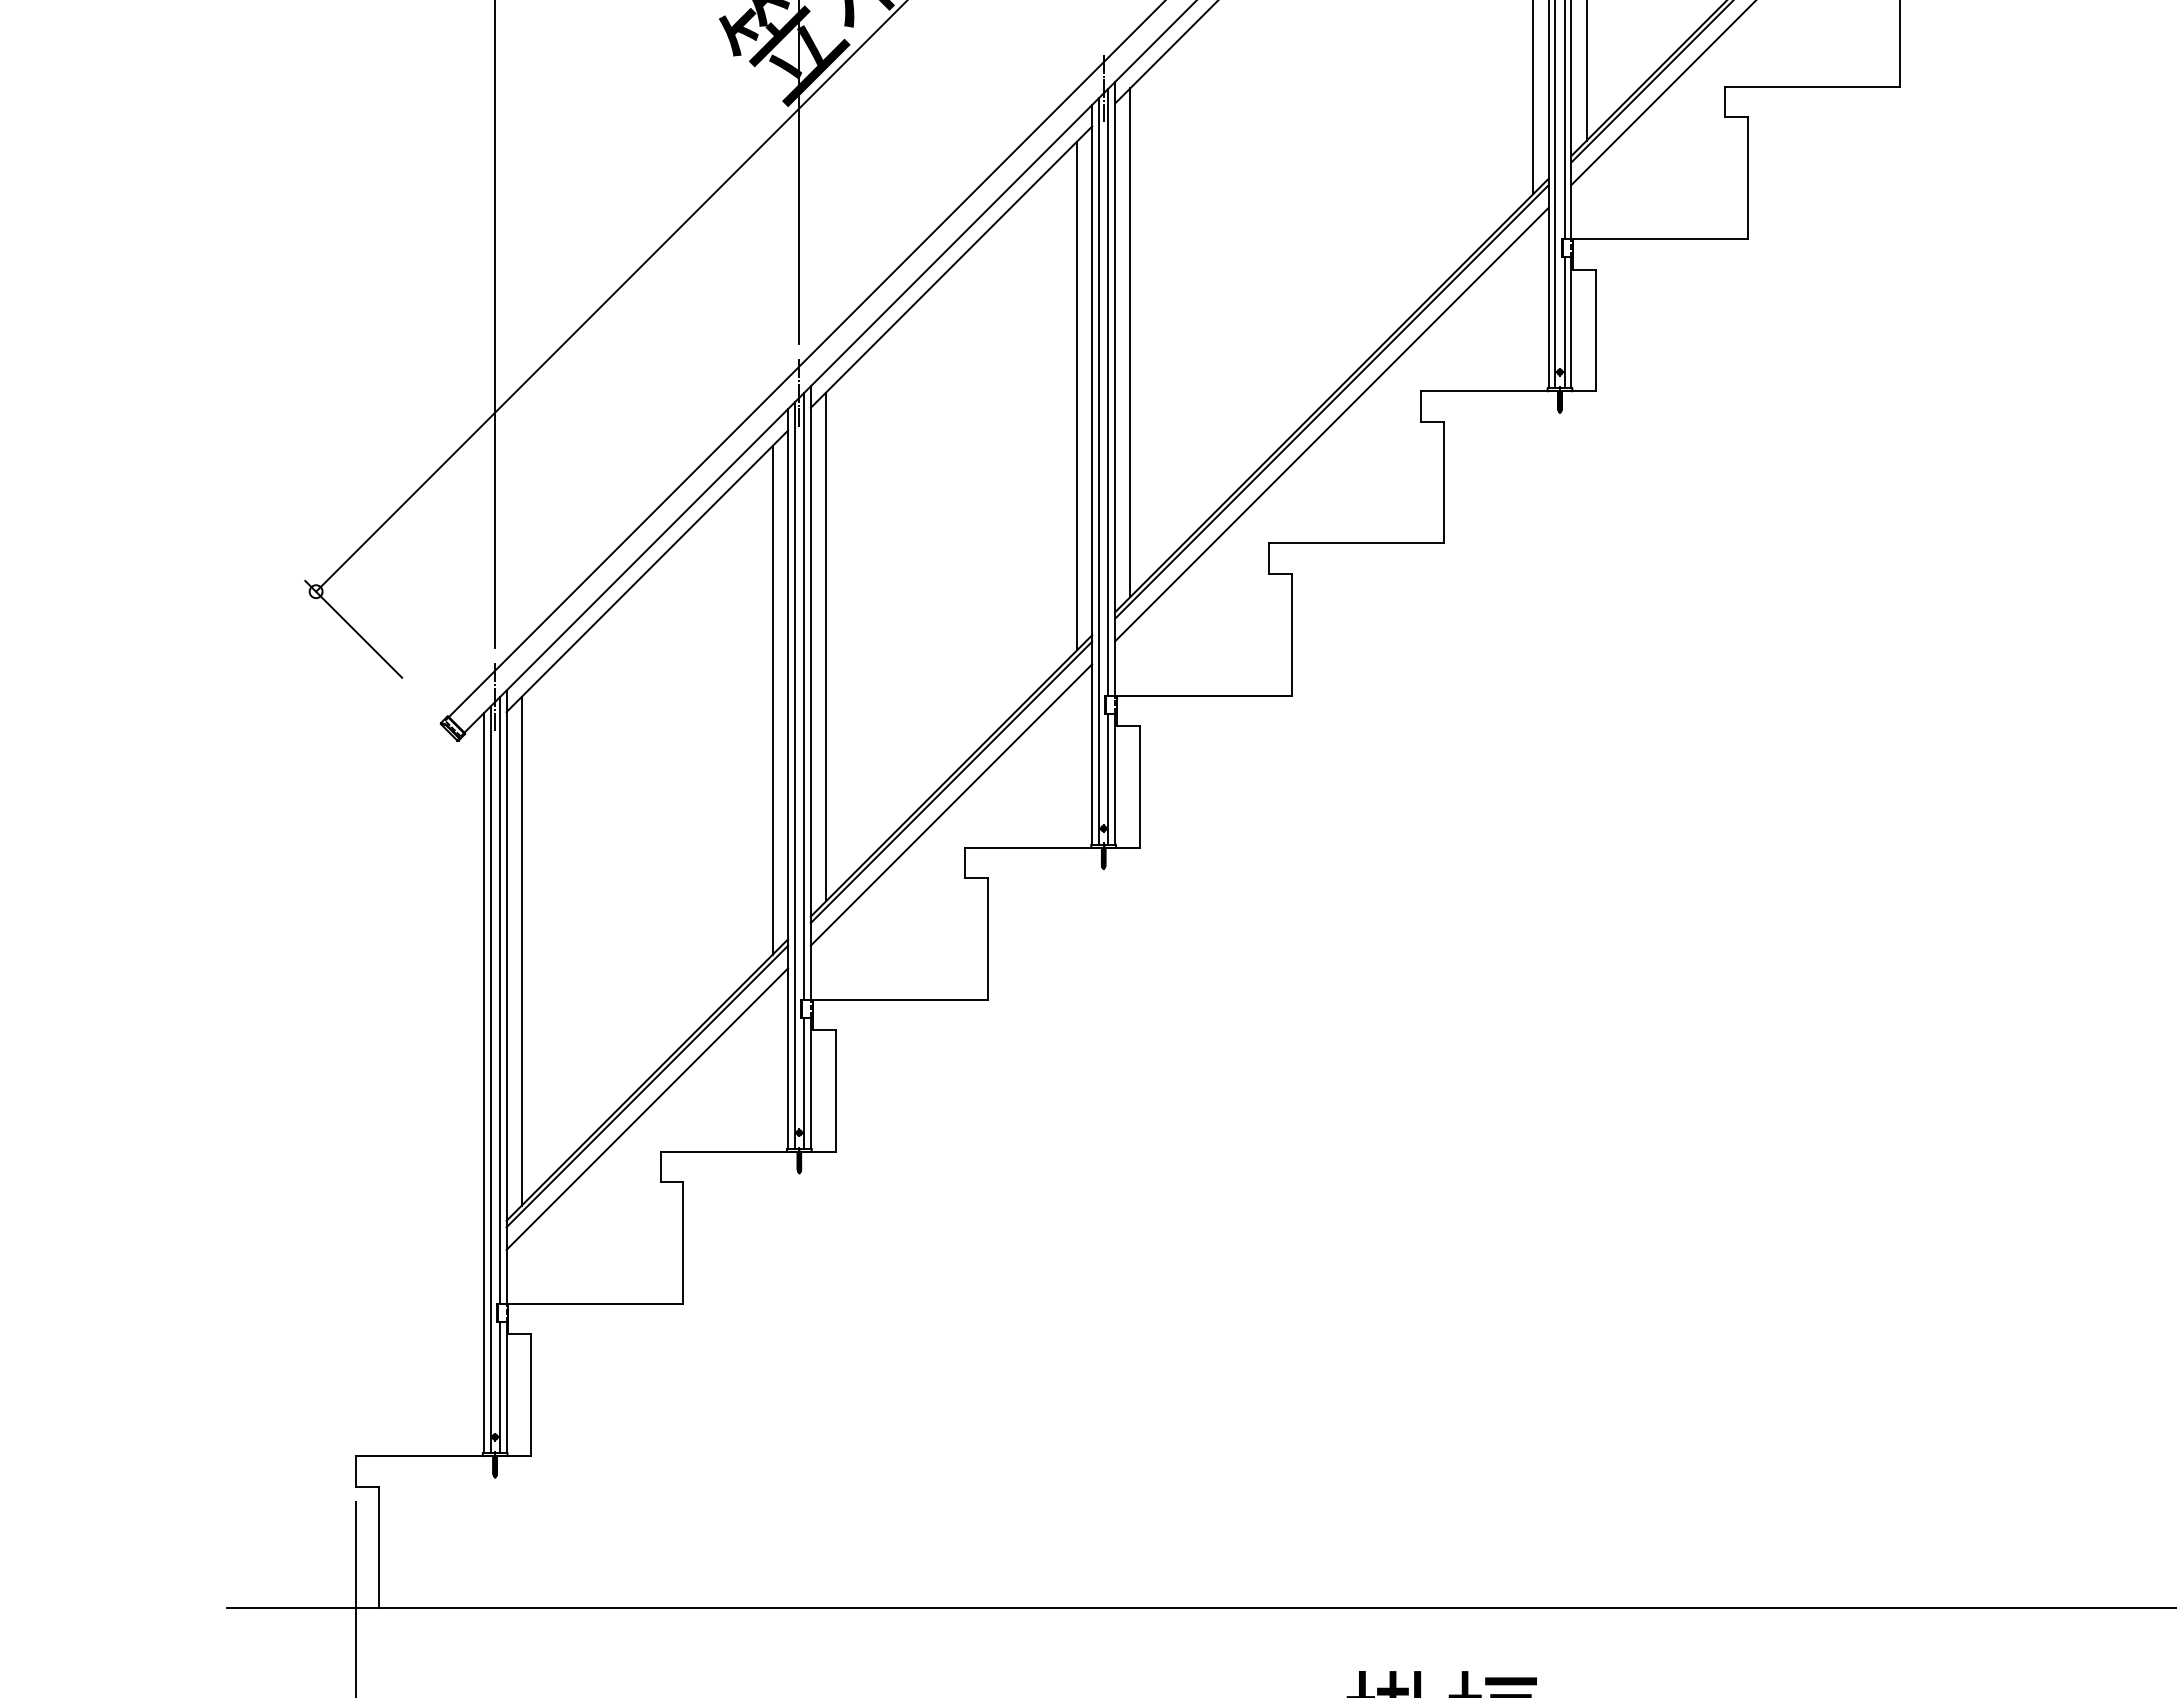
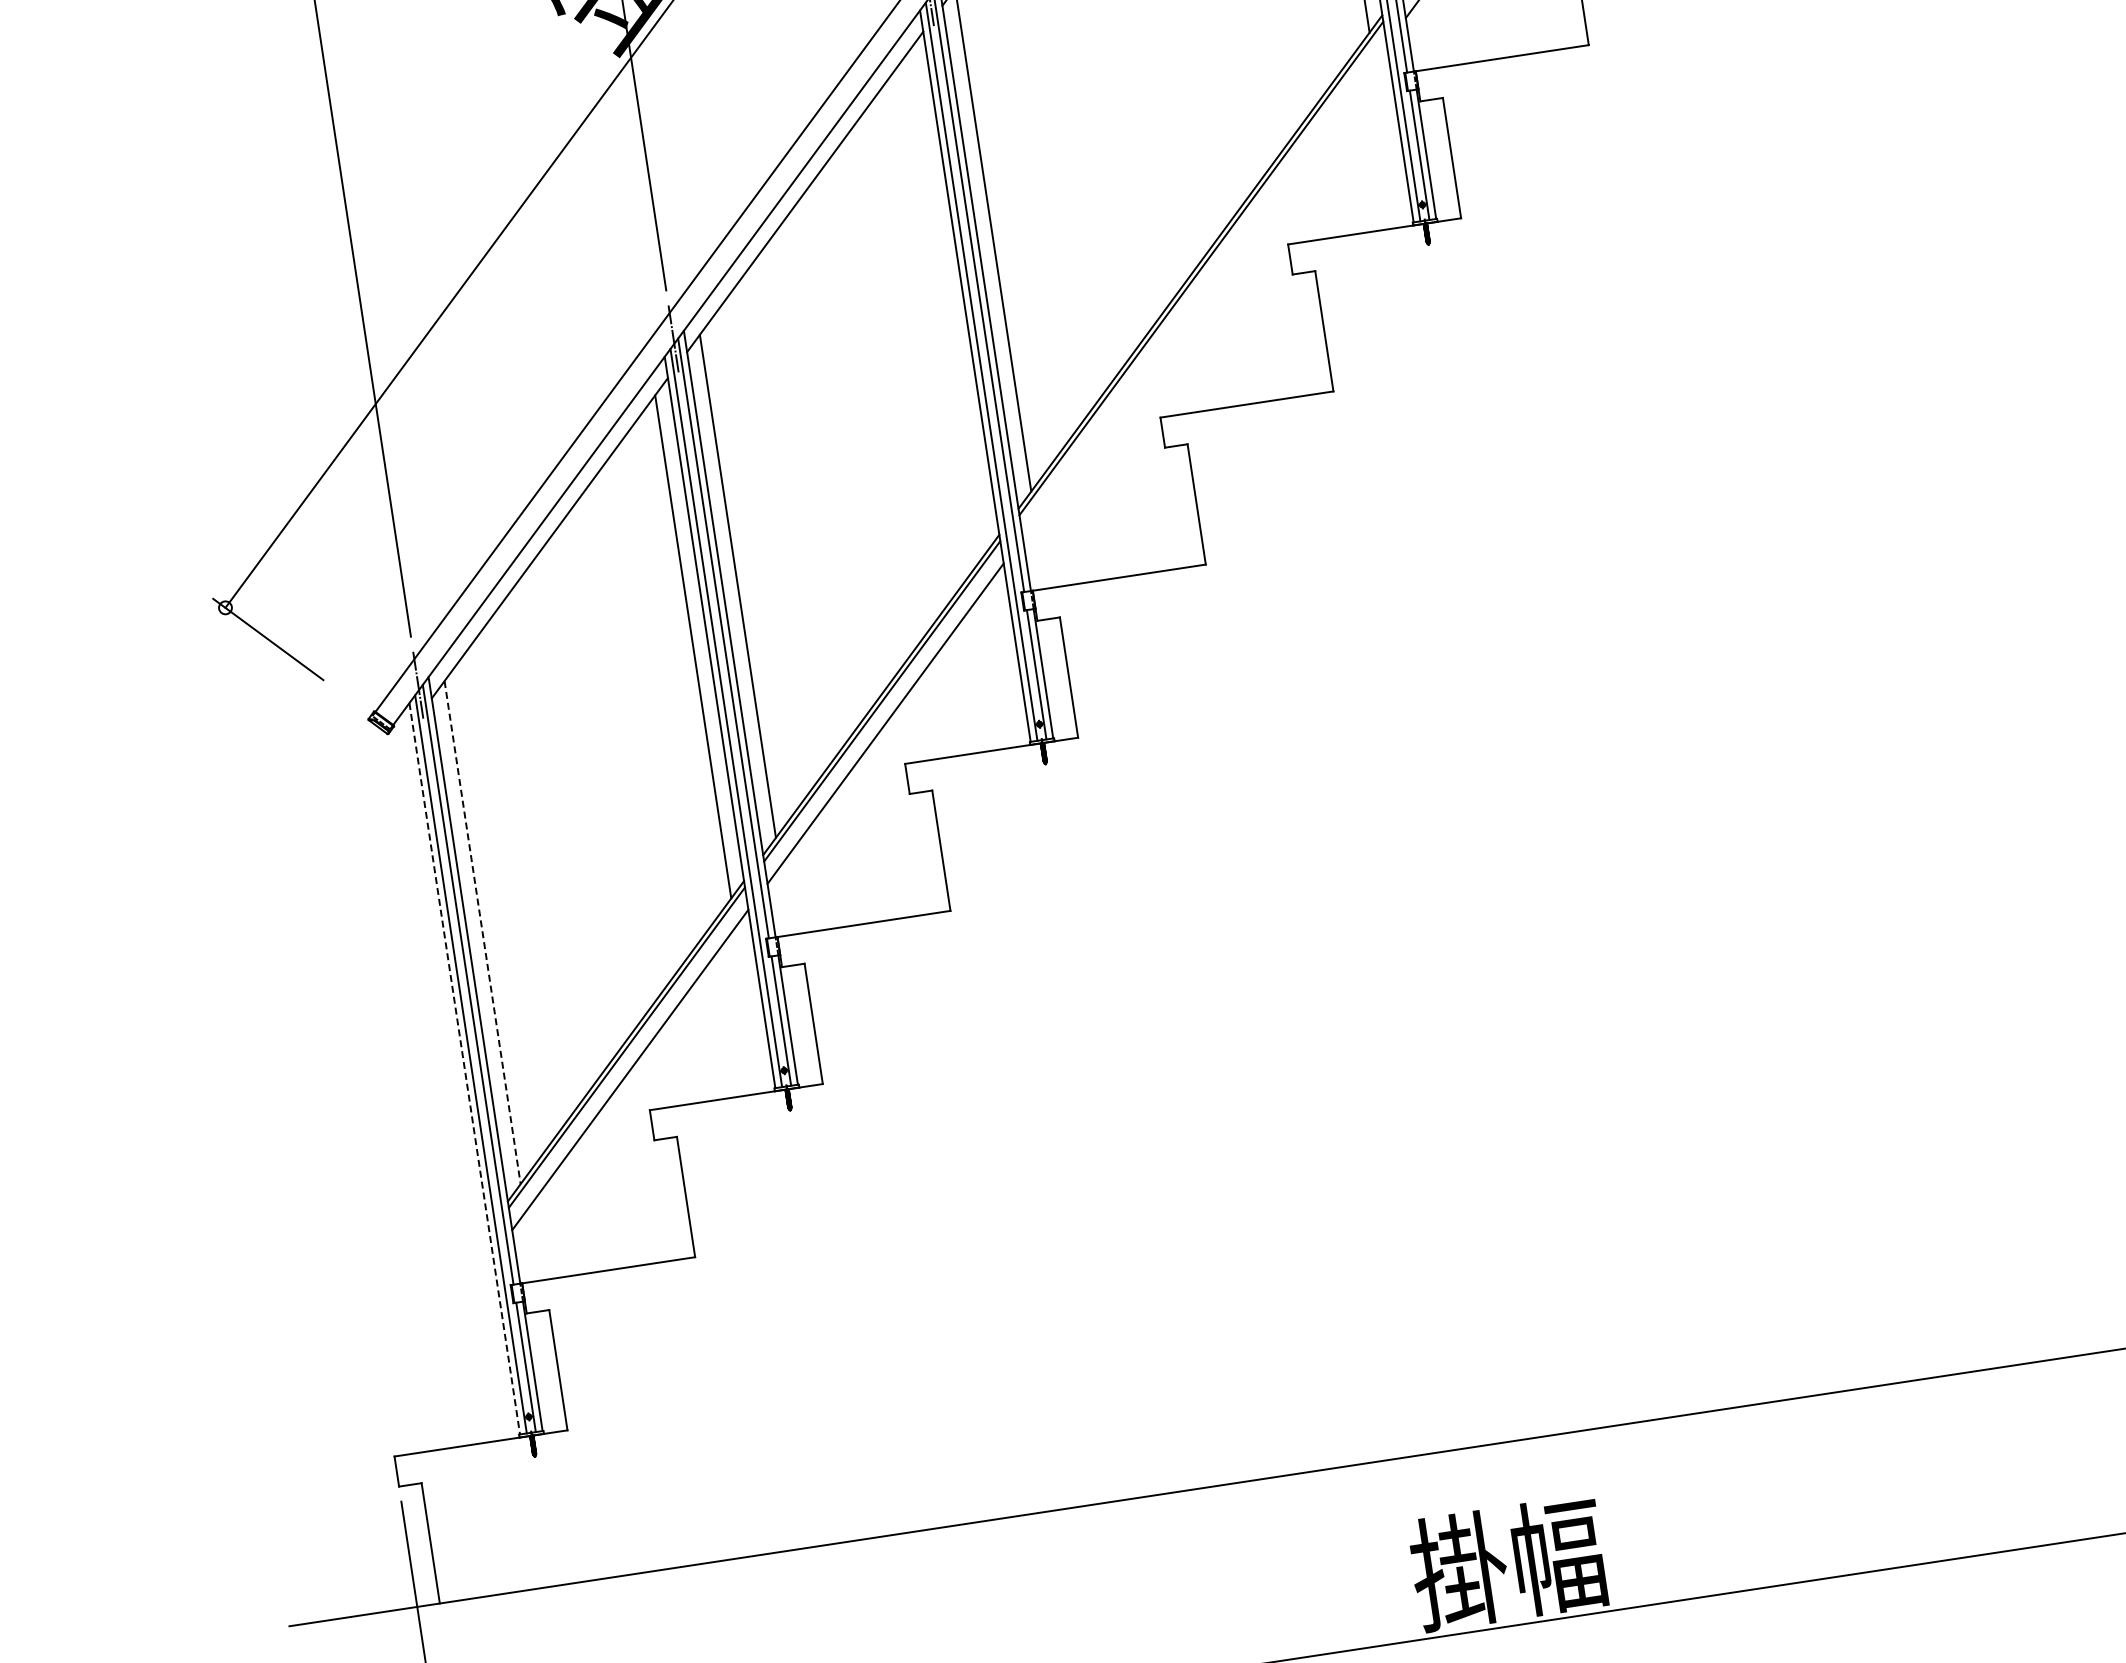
line: (1077, 395) -> (948, 300), removed
line: (1331, 424) -> (1204, 290), removed
line: (521, 951) -> (482, 932), solid -> dashed
line: (483, 1083) -> (464, 1069), solid -> dashed

